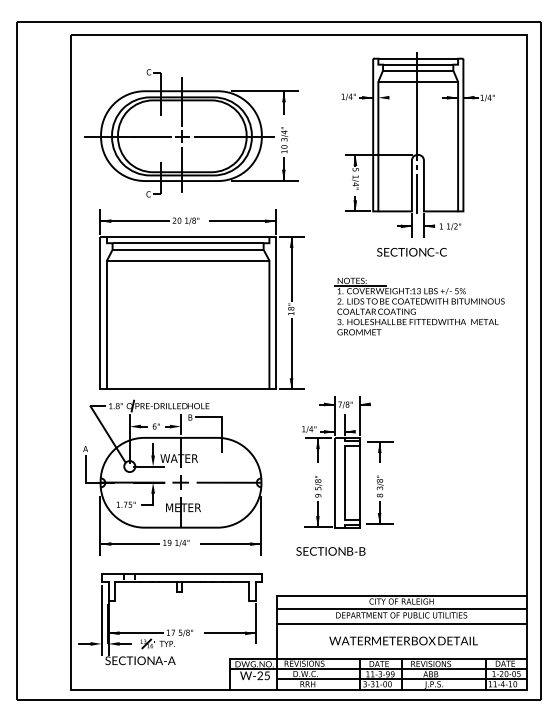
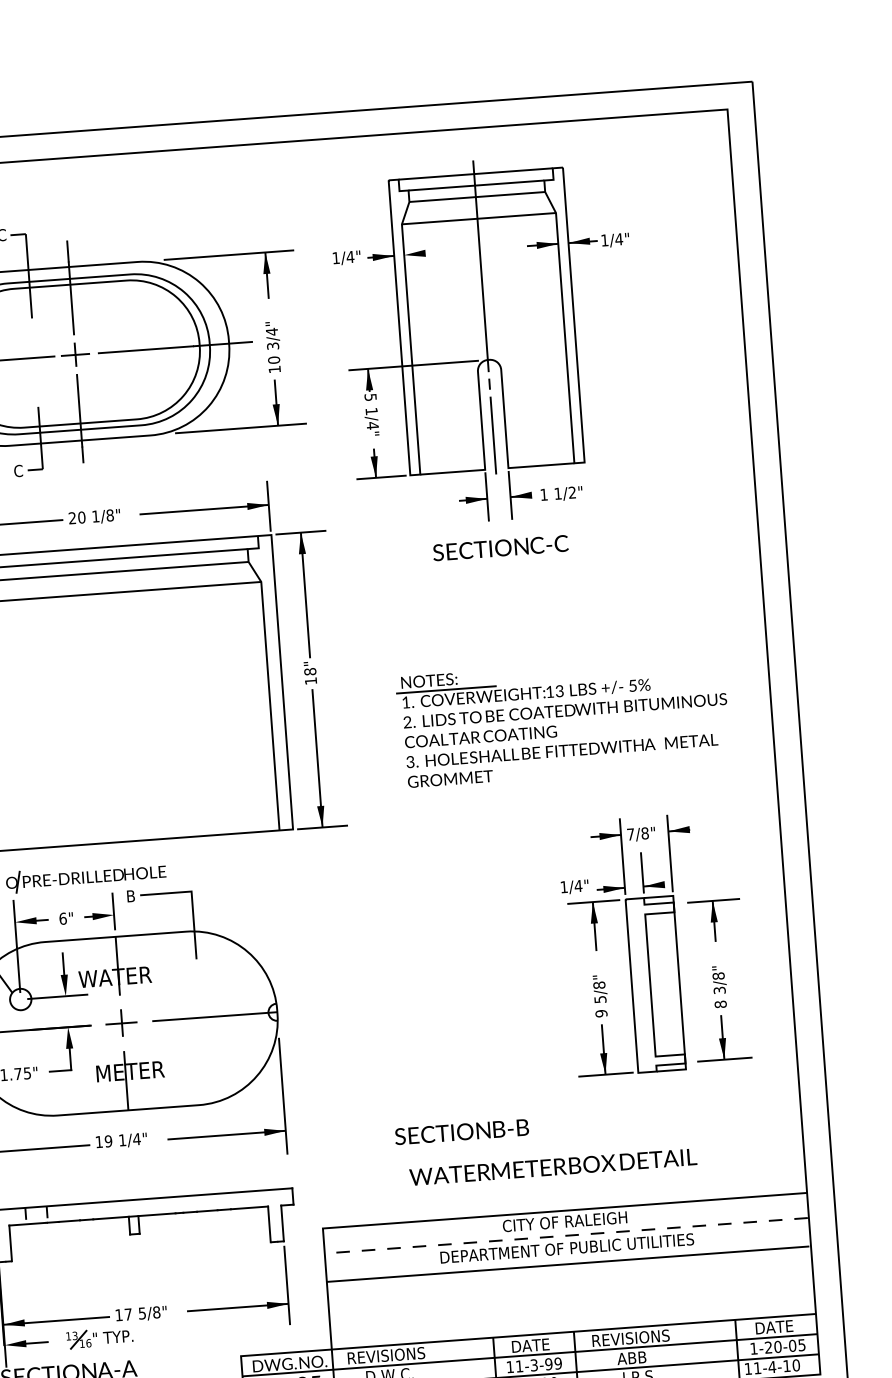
part: (417, 144) -> (486, 339), moved
text: (411, 252) -> (499, 548), moved
part: (419, 306) -> (562, 720), moved
part: (347, 462) -> (653, 945), moved
text: (330, 551) -> (461, 1132), moved
line: (401, 608) -> (565, 1235), solid -> dashed
text: (403, 640) -> (552, 1166), moved

